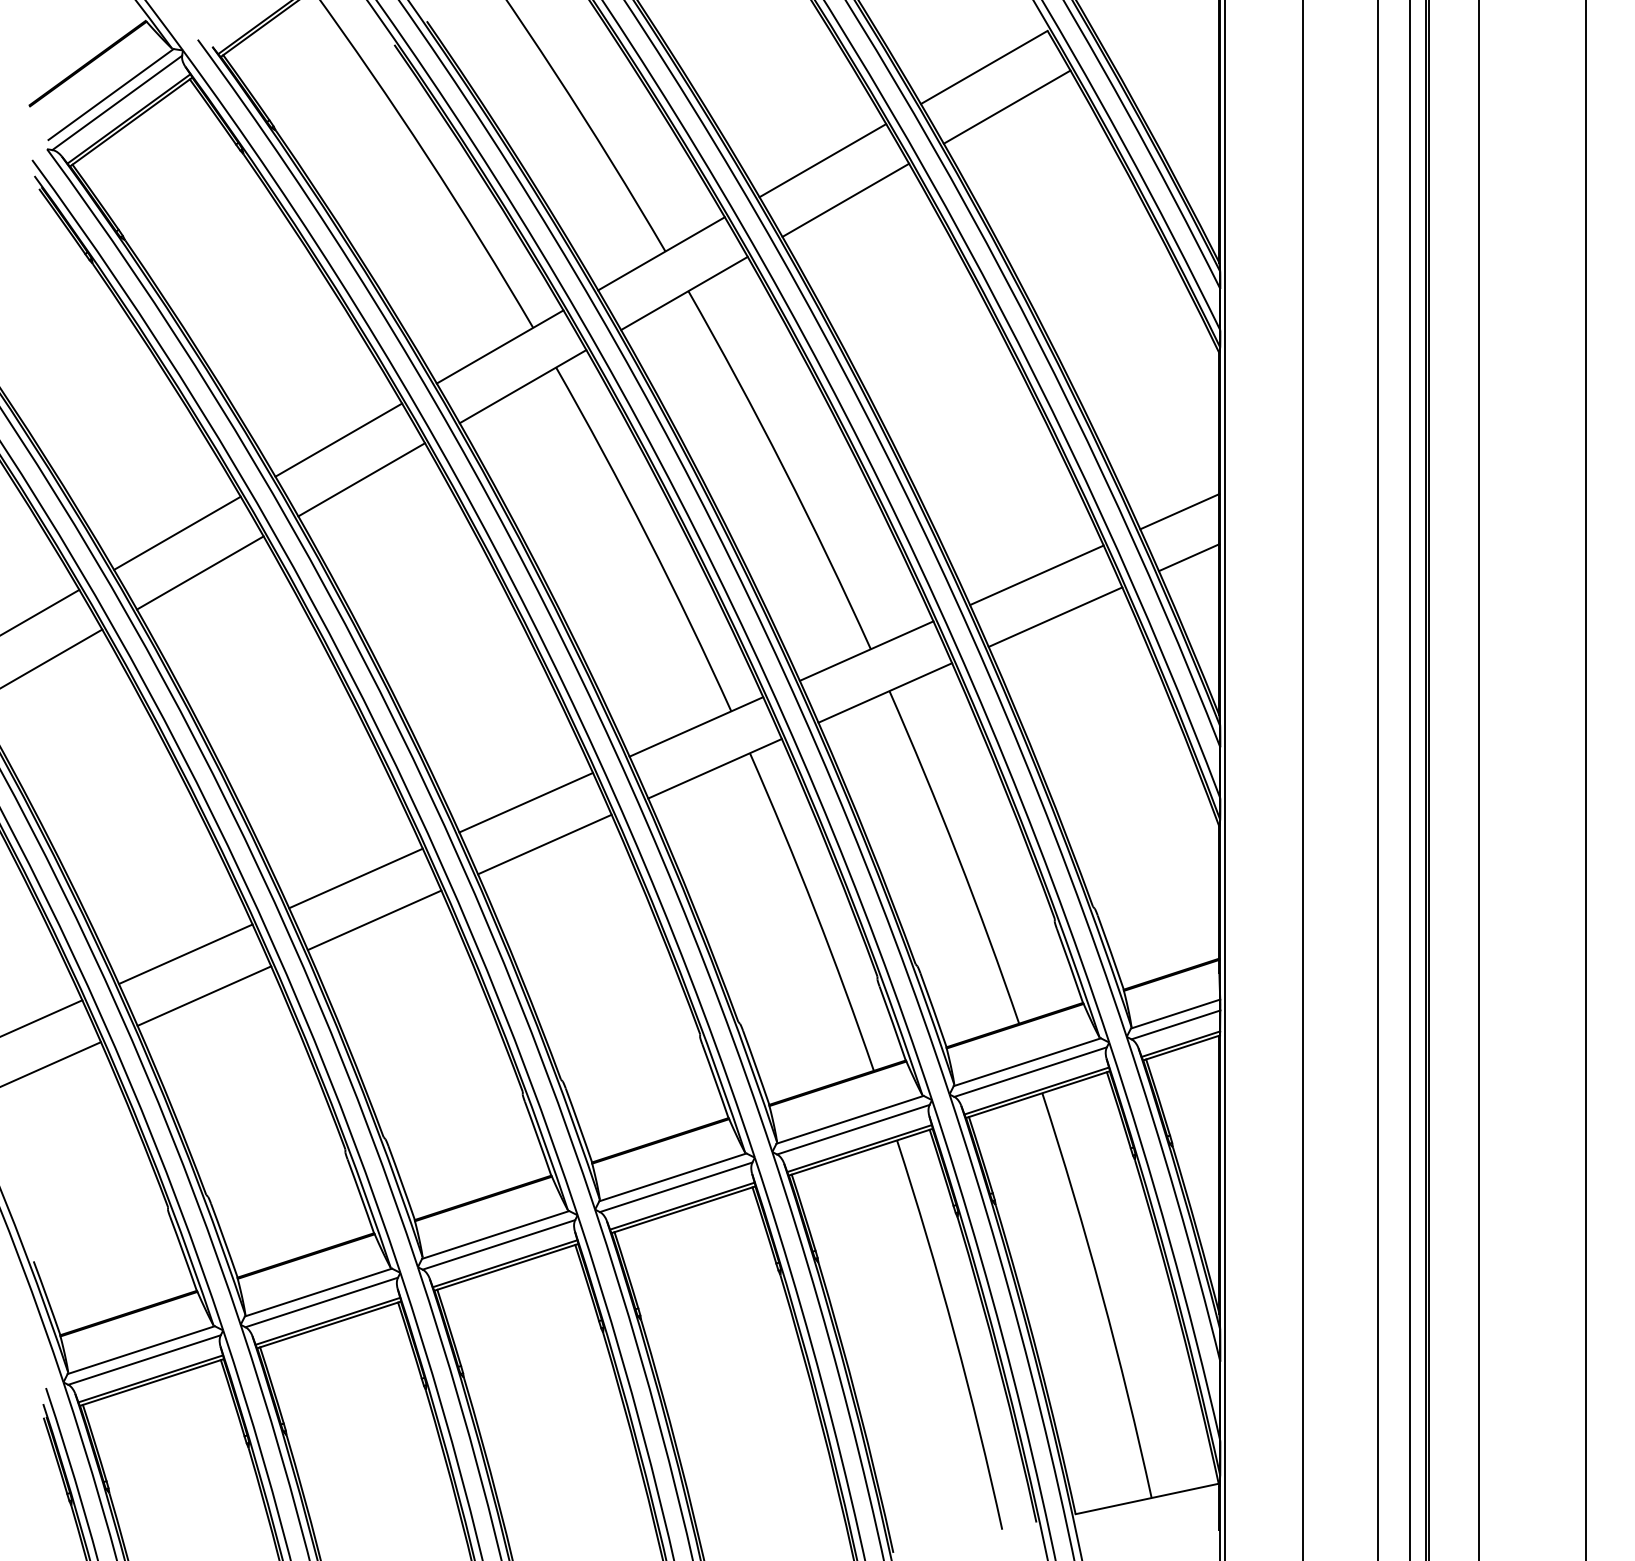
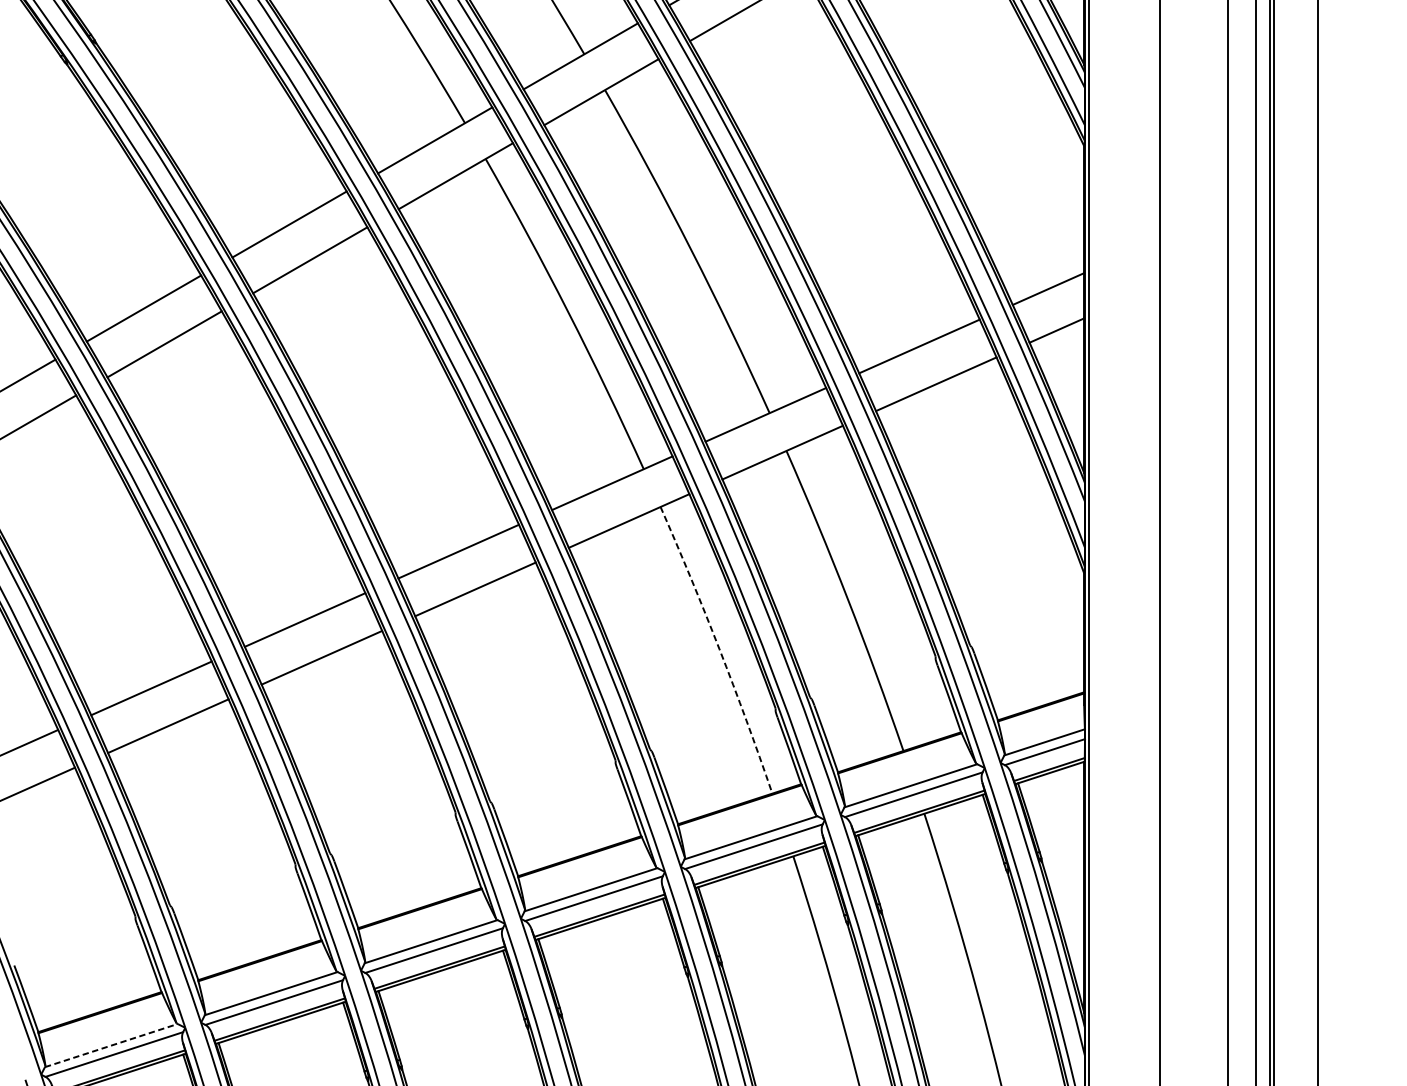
arc: (815, 910) -> (719, 648), solid -> dashed
line: (141, 1349) -> (111, 1045), solid -> dashed

